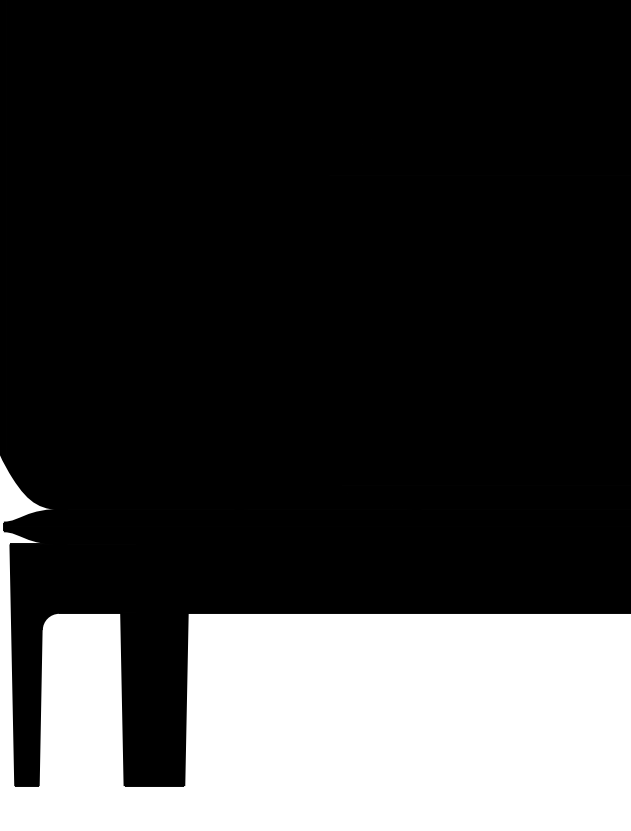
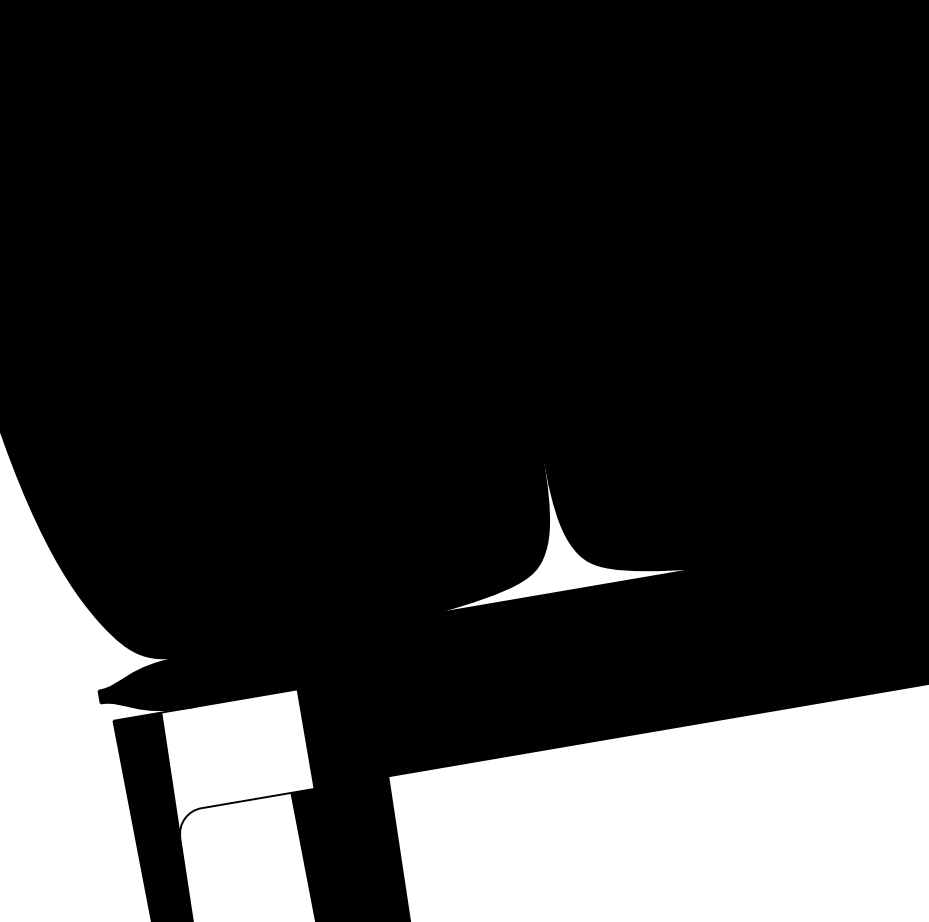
fill: (327, 362) -> (529, 377), removed
fill: (89, 586) -> (238, 762), removed

